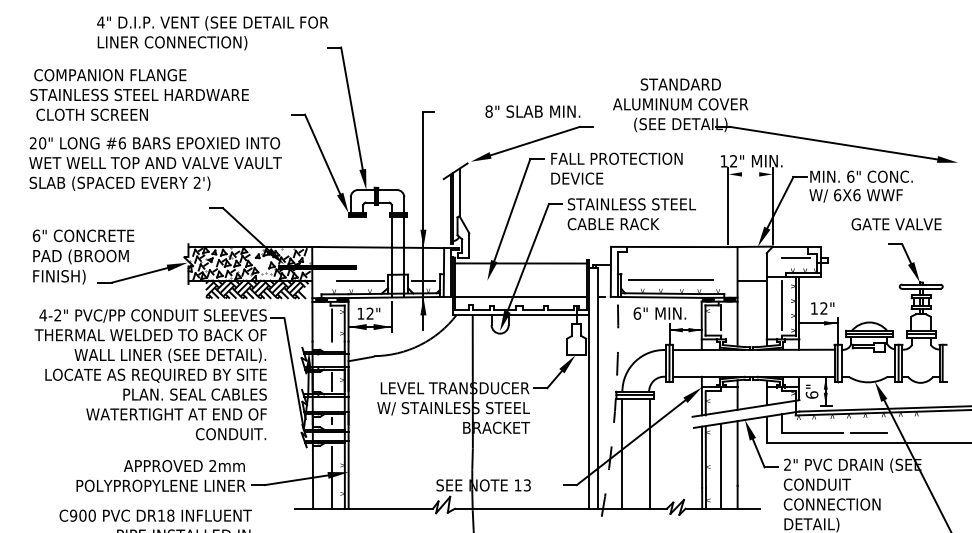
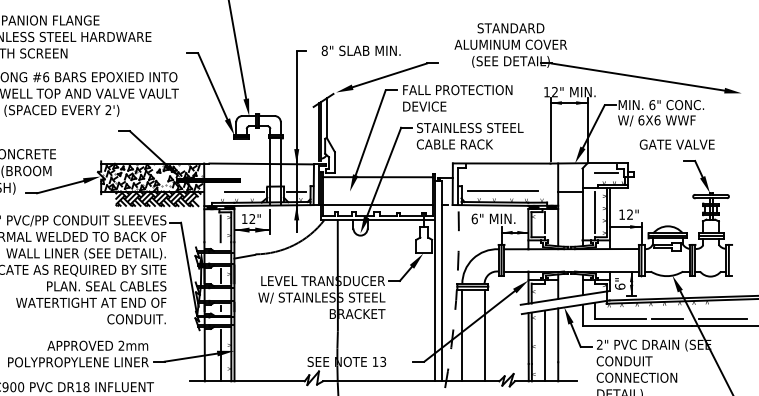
text: (532, 111) -> (360, 50), moved
line: (750, 174) -> (568, 103), added
text: (896, 224) -> (677, 144), moved
line: (935, 433) -> (722, 318), added

